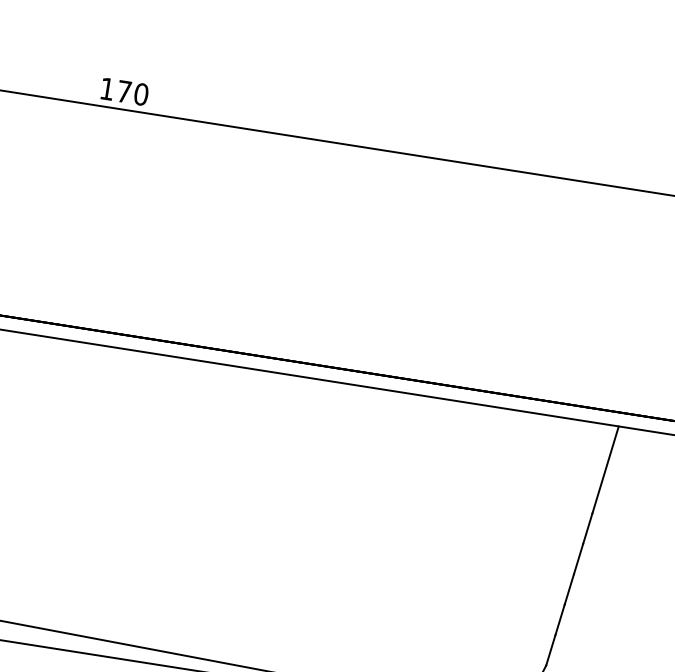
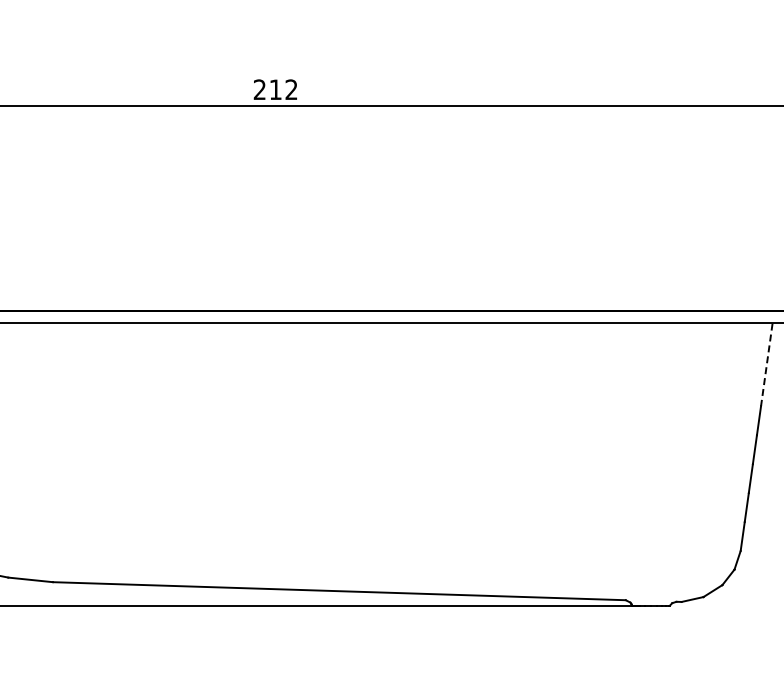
text: (124, 91) -> (275, 89), 170 -> 212
line: (605, 469) -> (766, 364), solid -> dashed

